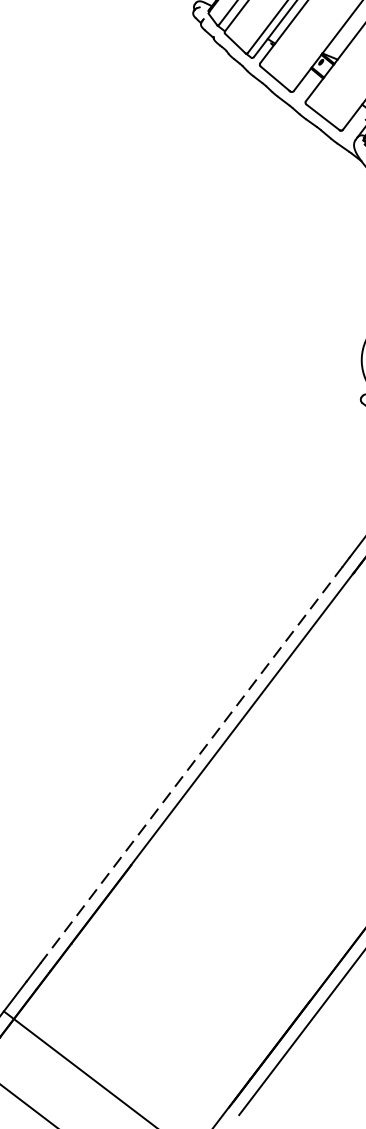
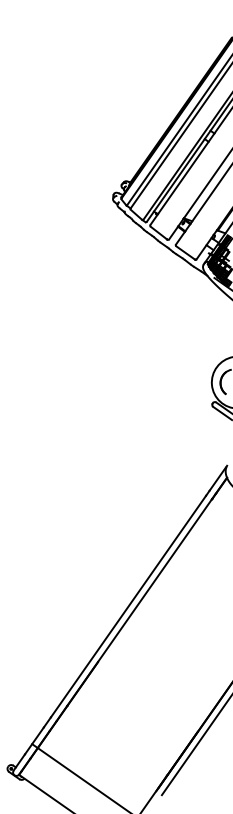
line: (191, 766) -> (128, 607), dashed -> solid

